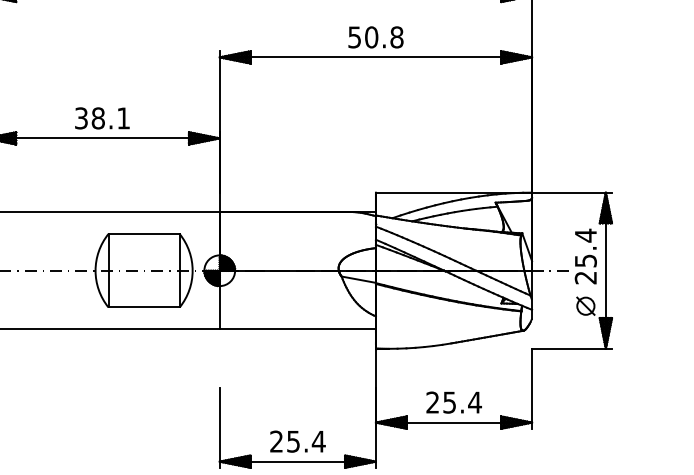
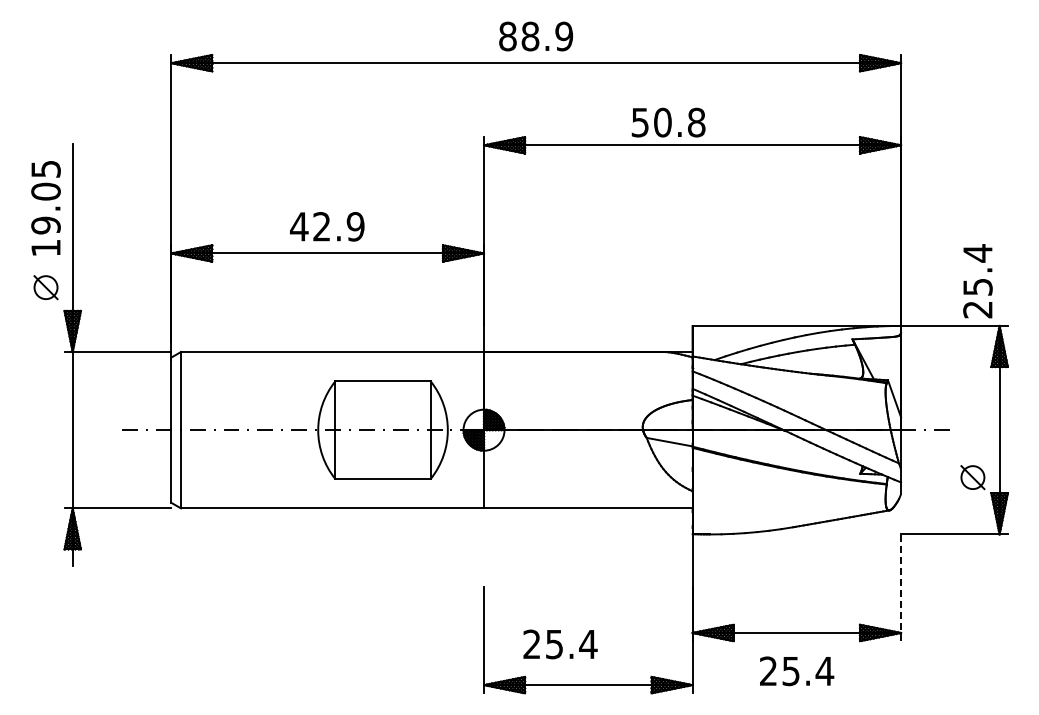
text: (375, 37) -> (668, 122), moved
text: (102, 118) -> (327, 226), 38.1 -> 42.9
text: (585, 256) -> (977, 281), moved
line: (532, 388) -> (901, 587), solid -> dashed
text: (454, 402) -> (797, 671), moved
text: (297, 441) -> (560, 644), moved

